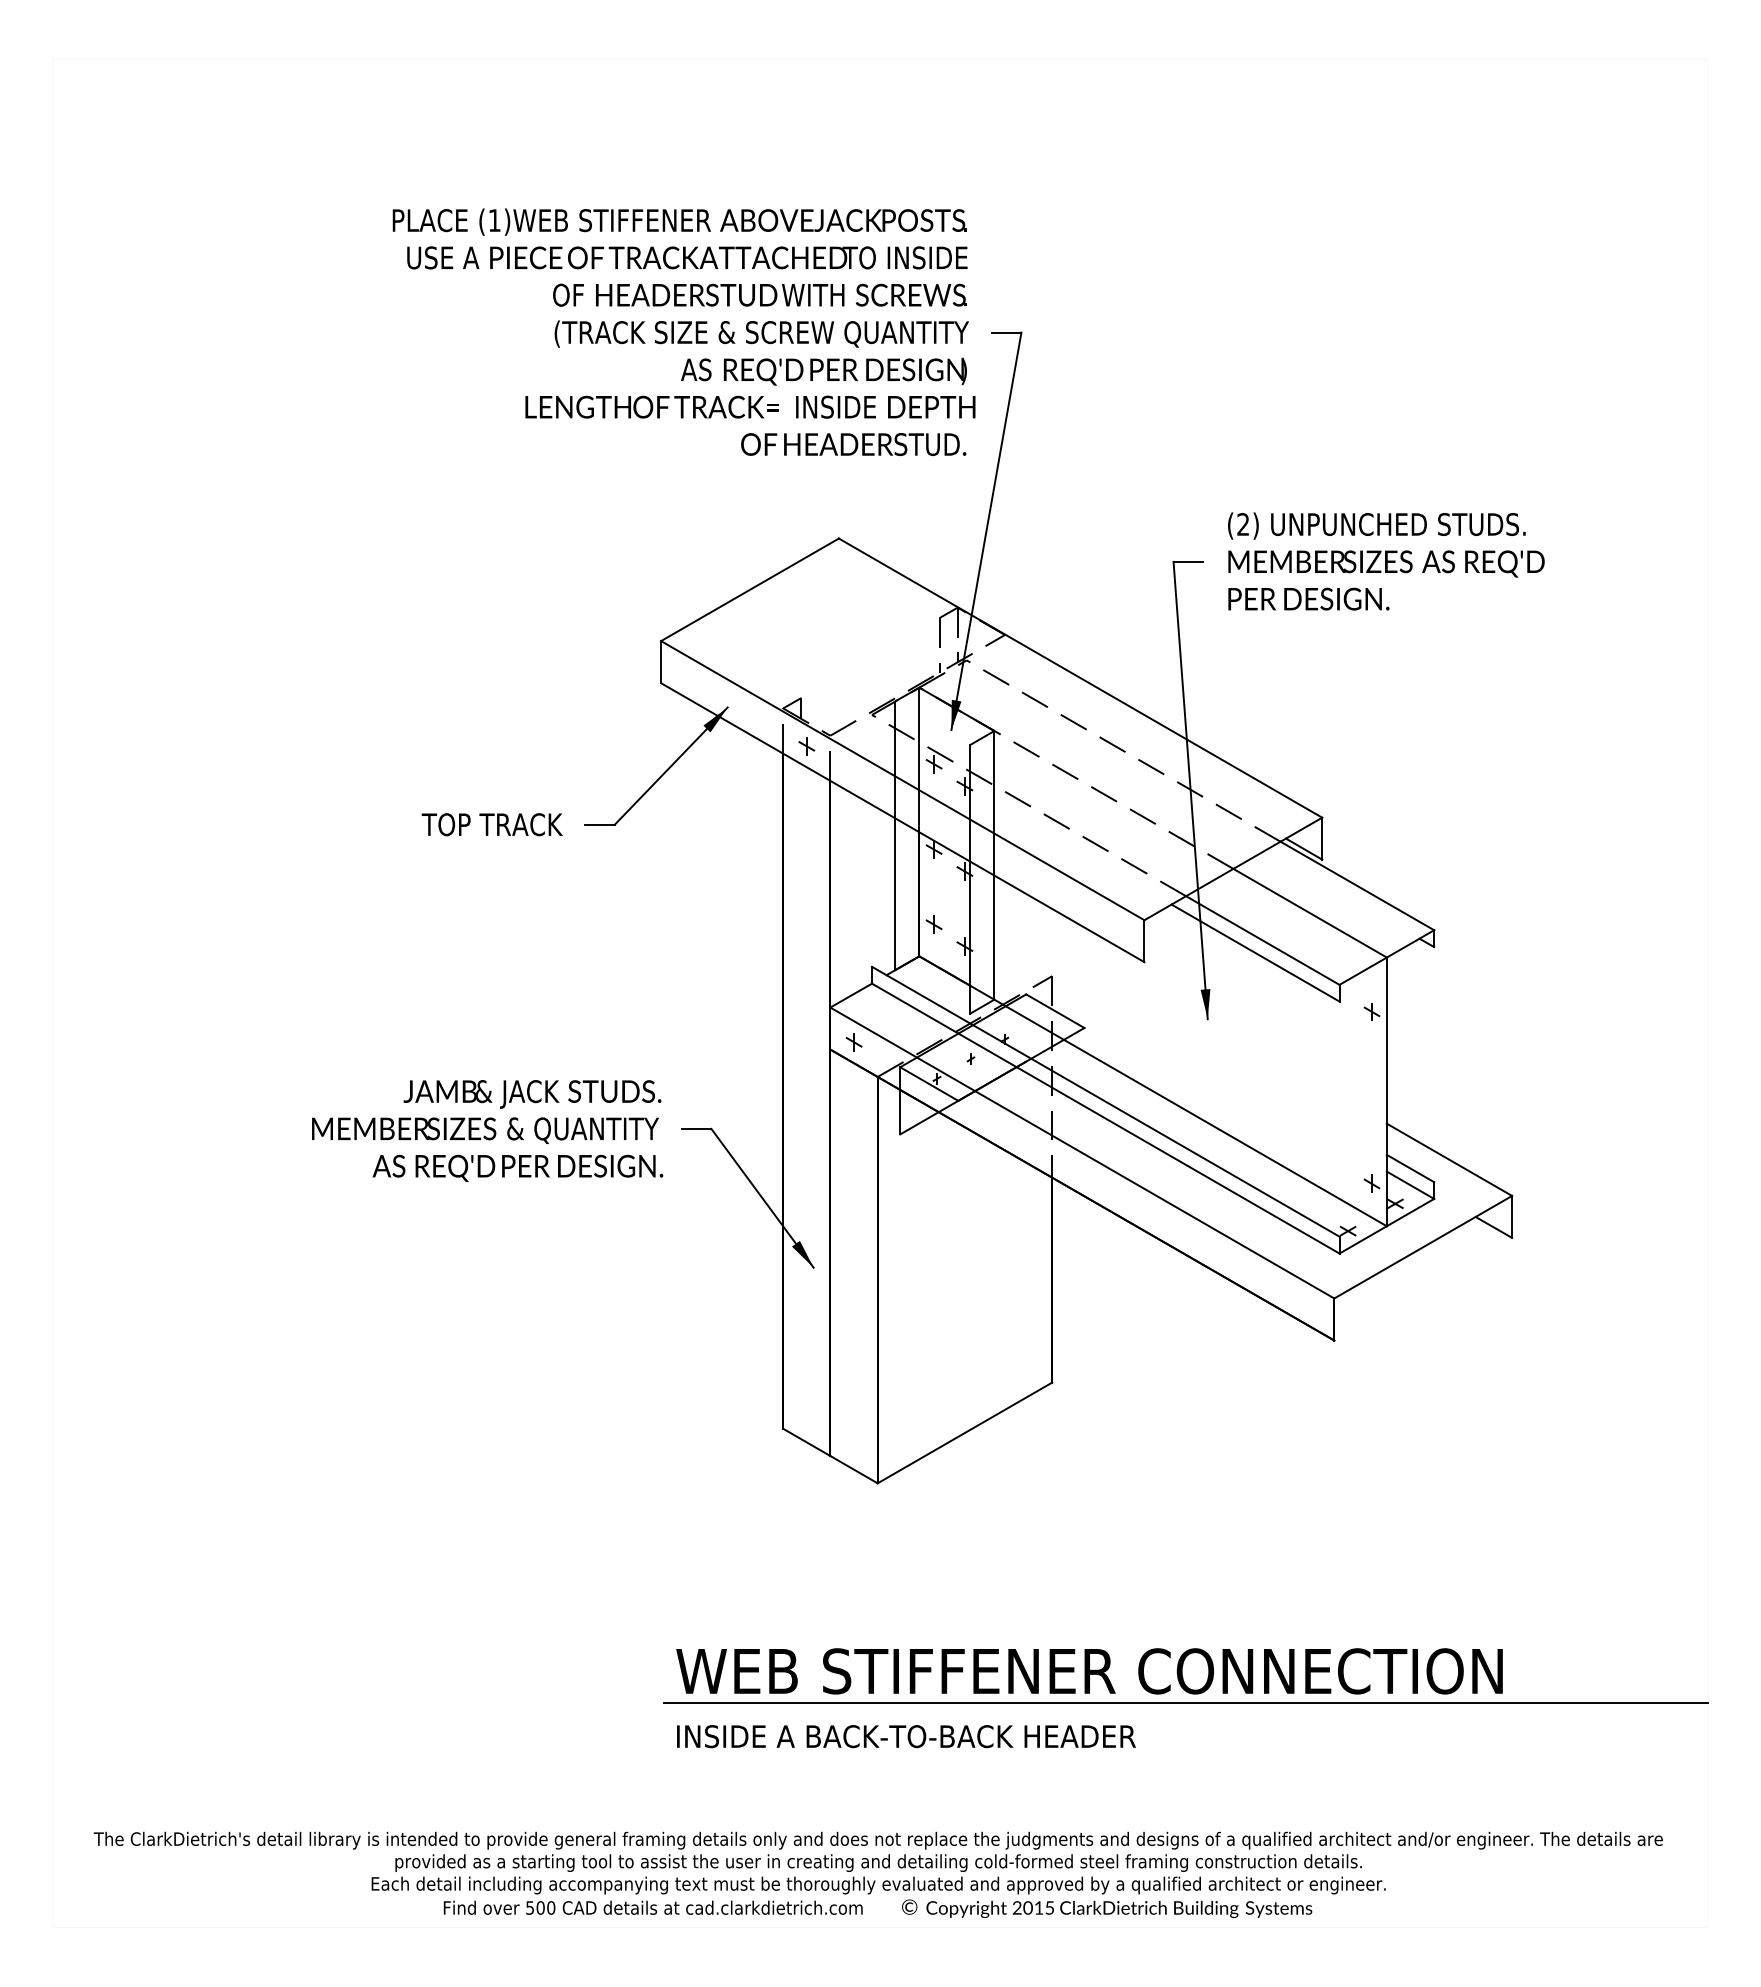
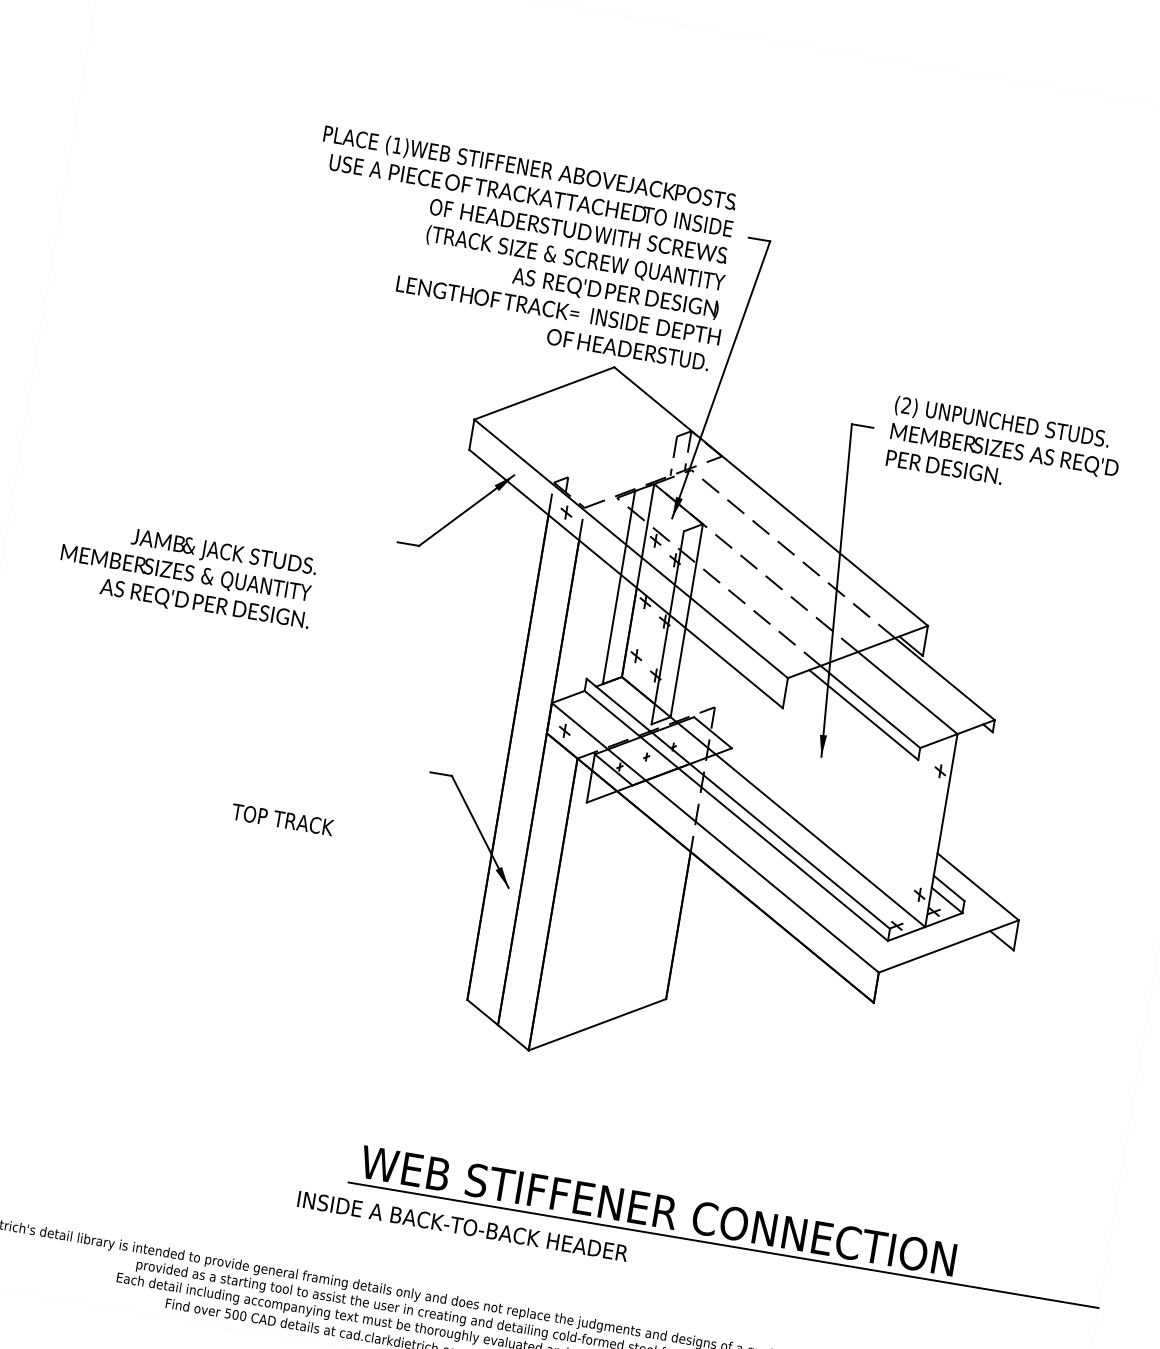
text: (683, 332) -> (519, 248), moved
text: (491, 824) -> (282, 819), moved
text: (487, 1130) -> (187, 574), moved
text: (906, 1736) -> (462, 1226), moved

